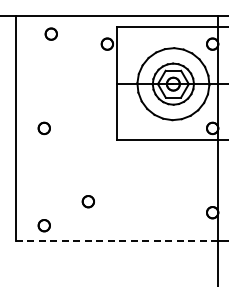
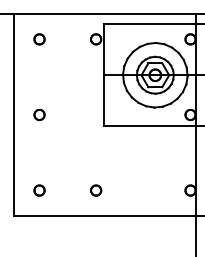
part: (50, 33) -> (38, 38), moved
part: (87, 201) -> (95, 190), moved
part: (43, 225) -> (38, 190), moved
line: (116, 240) -> (104, 215), dashed -> solid

